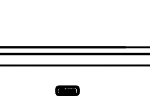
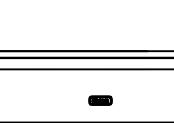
part: (67, 90) -> (100, 100), moved

